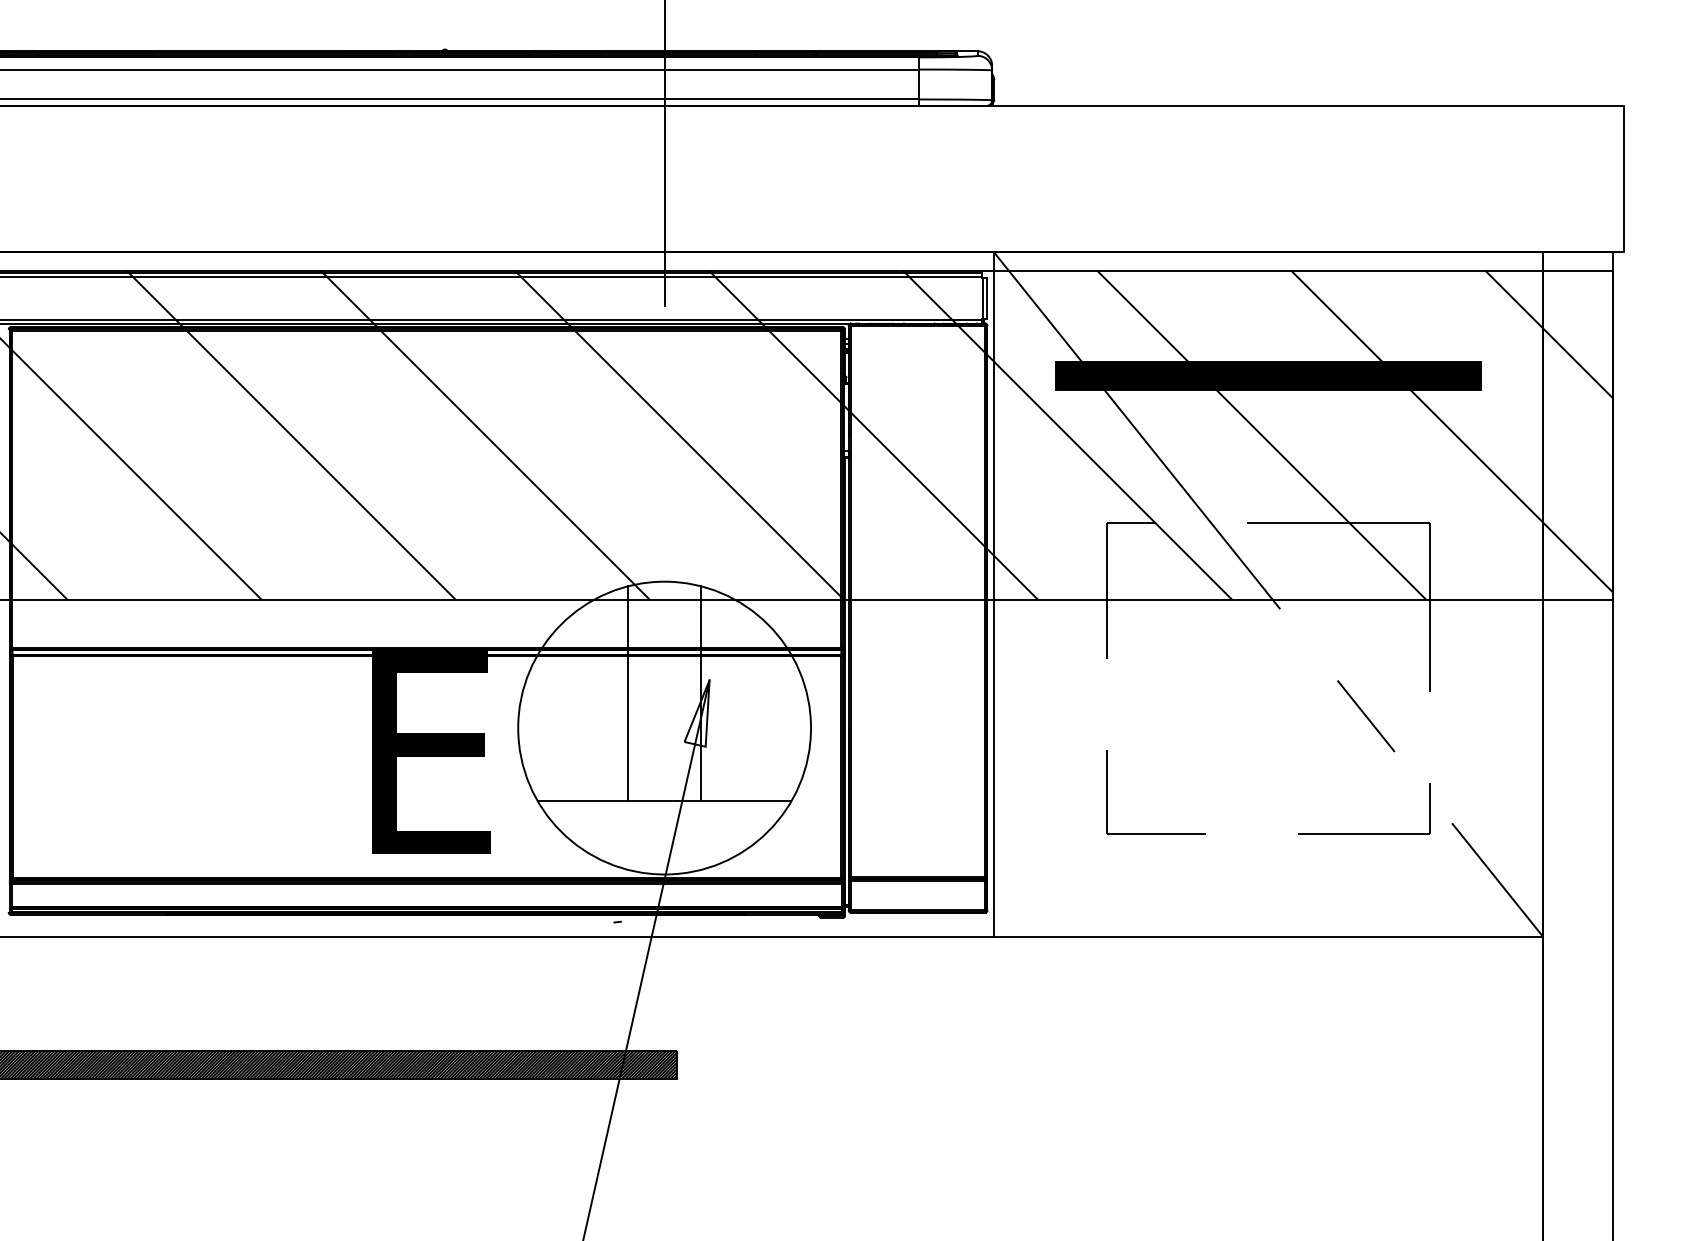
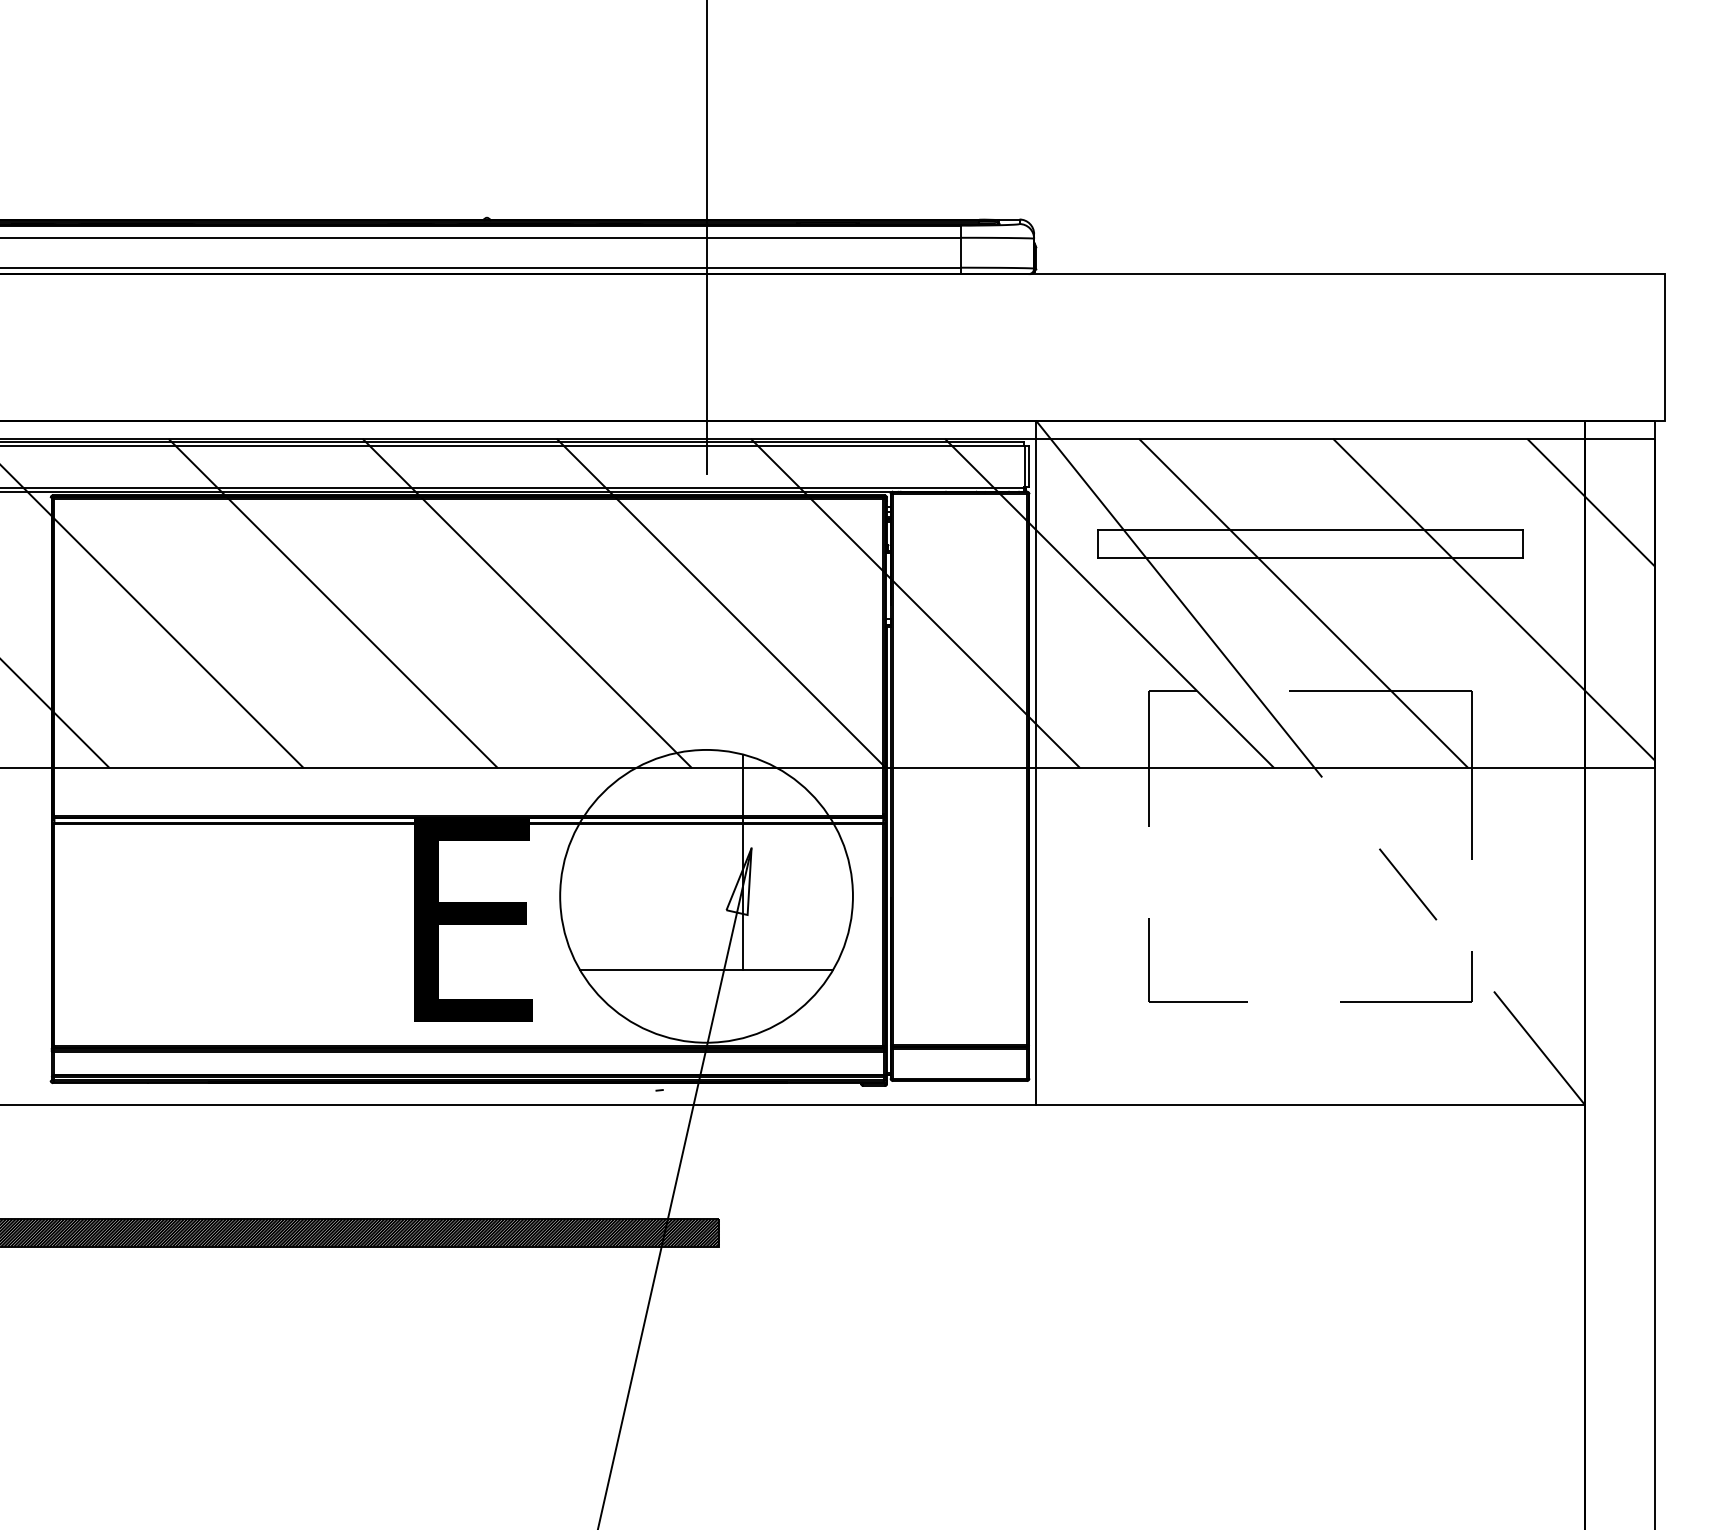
hatch: (1268, 375) -> (1310, 543), removed
line: (627, 693) -> (669, 861), removed

